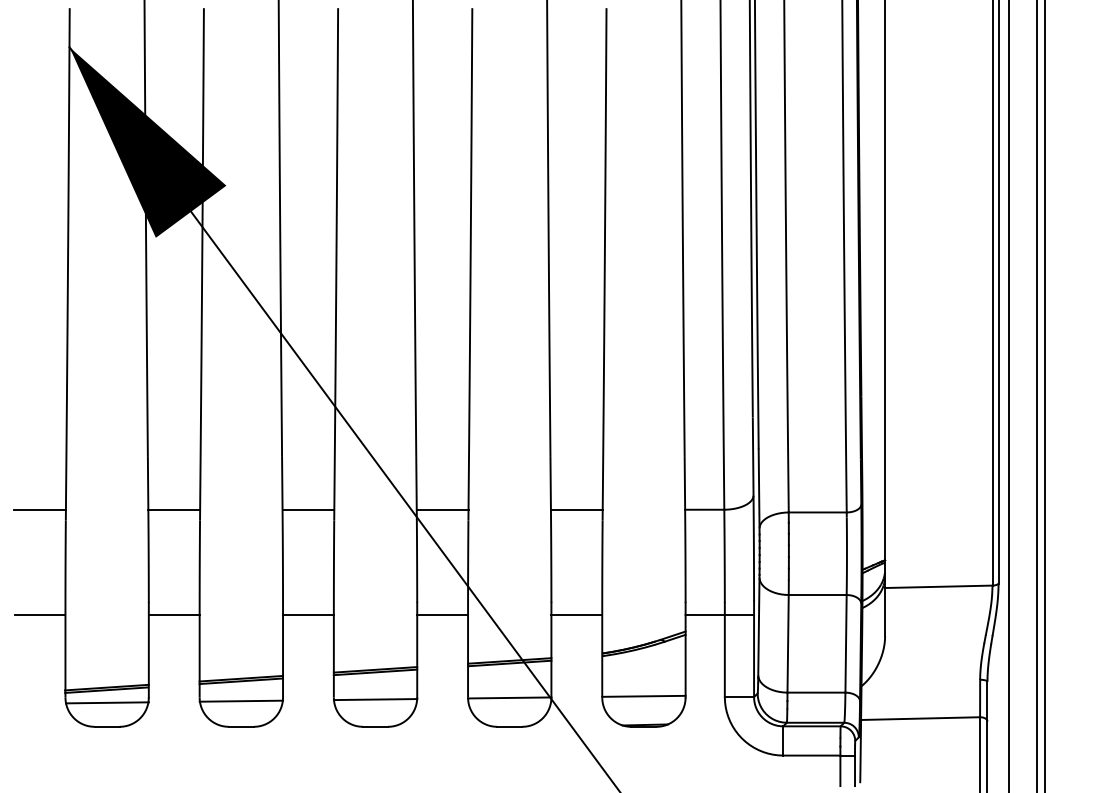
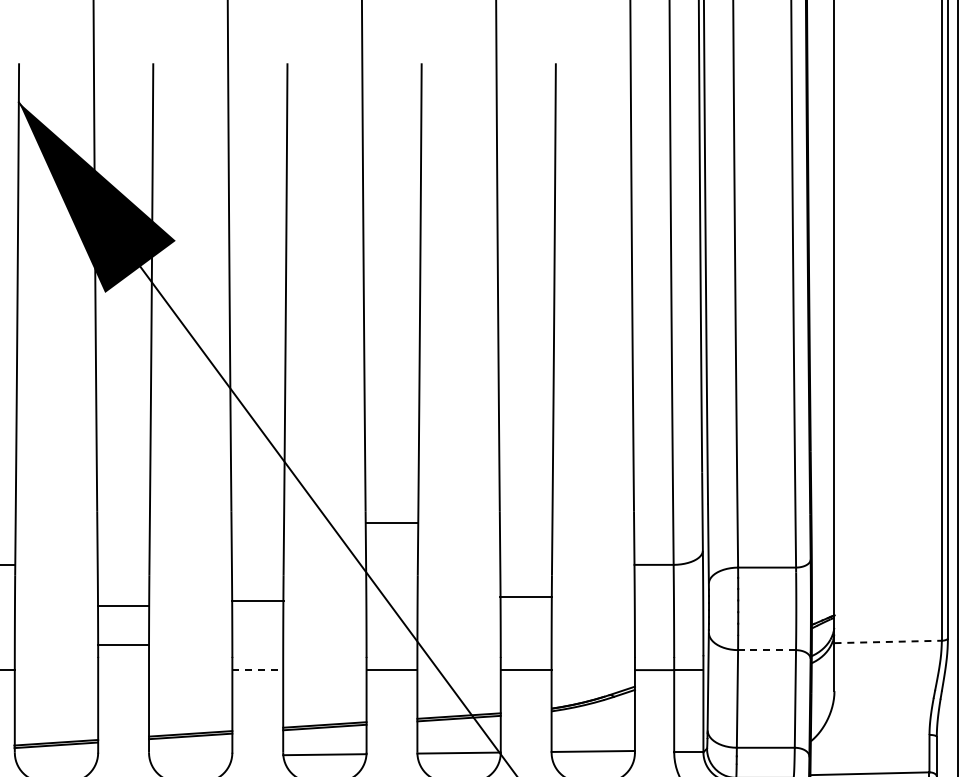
line: (174, 509) -> (123, 605), moved
line: (308, 509) -> (257, 600), moved
line: (442, 509) -> (391, 522), moved
line: (576, 509) -> (525, 596), moved
line: (938, 586) -> (887, 641), solid -> dashed
line: (817, 595) -> (766, 650), solid -> dashed
line: (173, 614) -> (122, 644), moved
line: (308, 614) -> (257, 669), solid -> dashed
line: (241, 700) -> (190, 755), removed
line: (107, 702) -> (56, 757), removed

